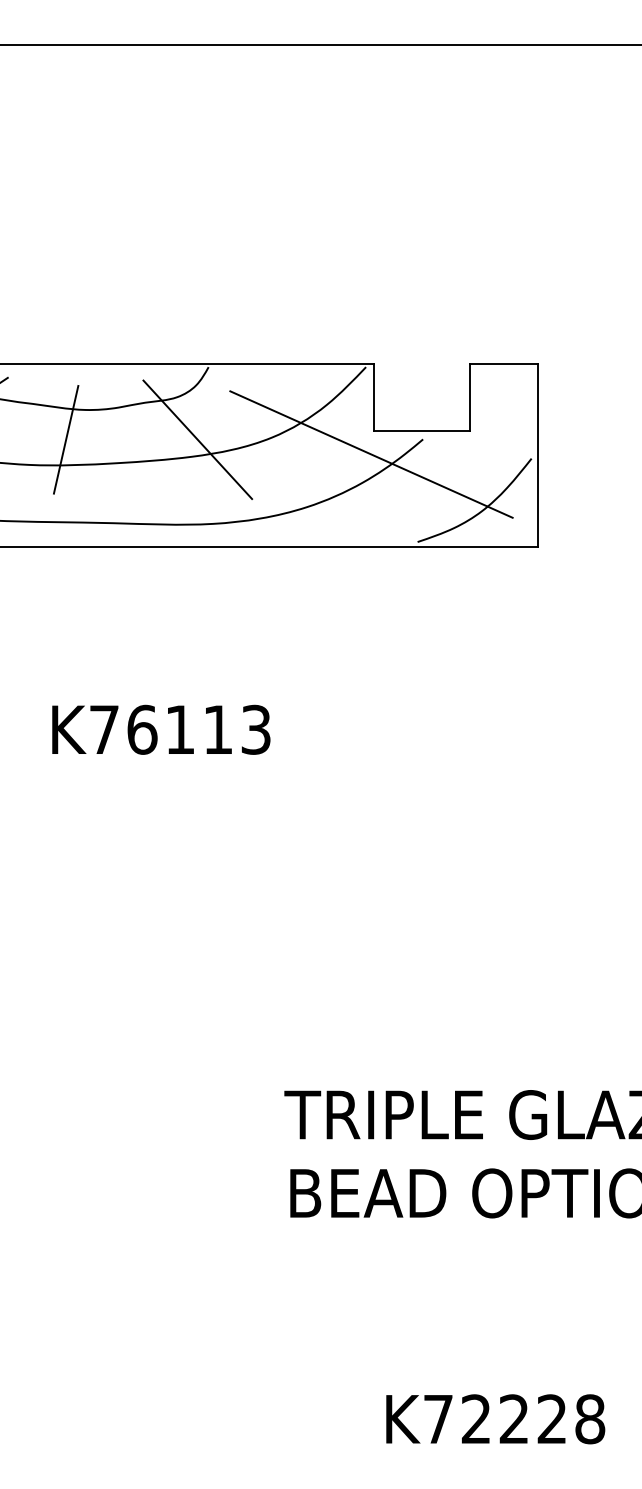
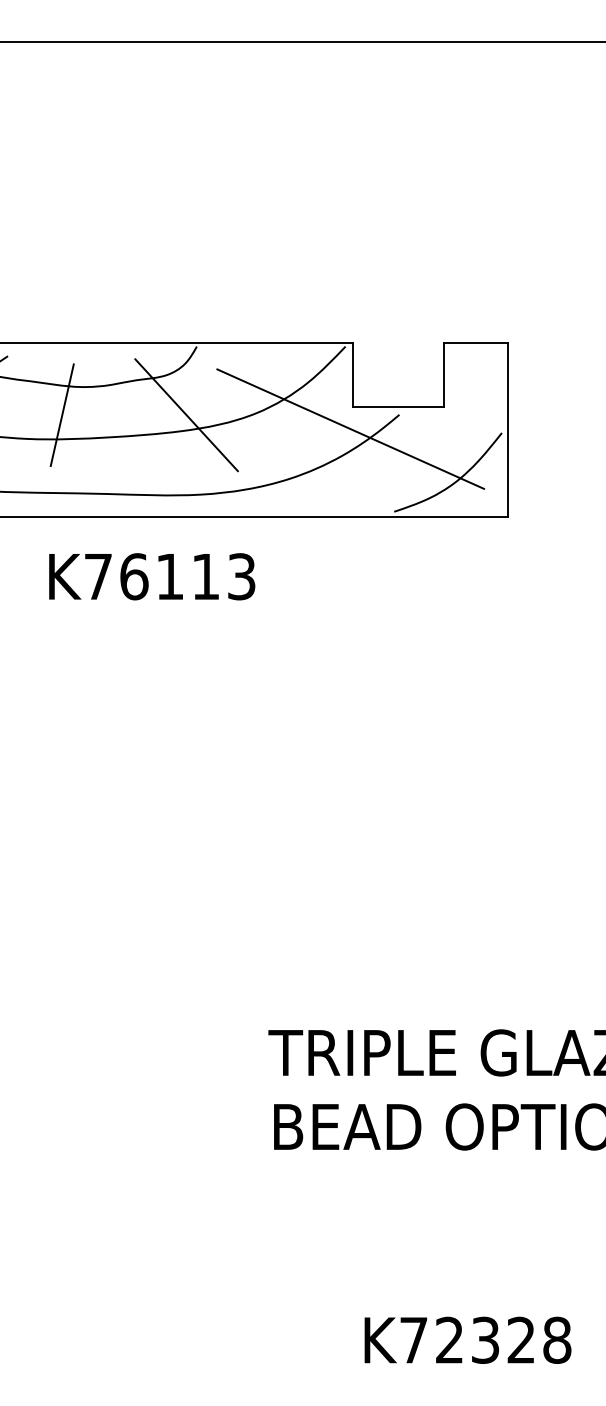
text: (161, 729) -> (152, 576), moved
text: (513, 1419) -> (484, 1340), K72228 -> K72328

